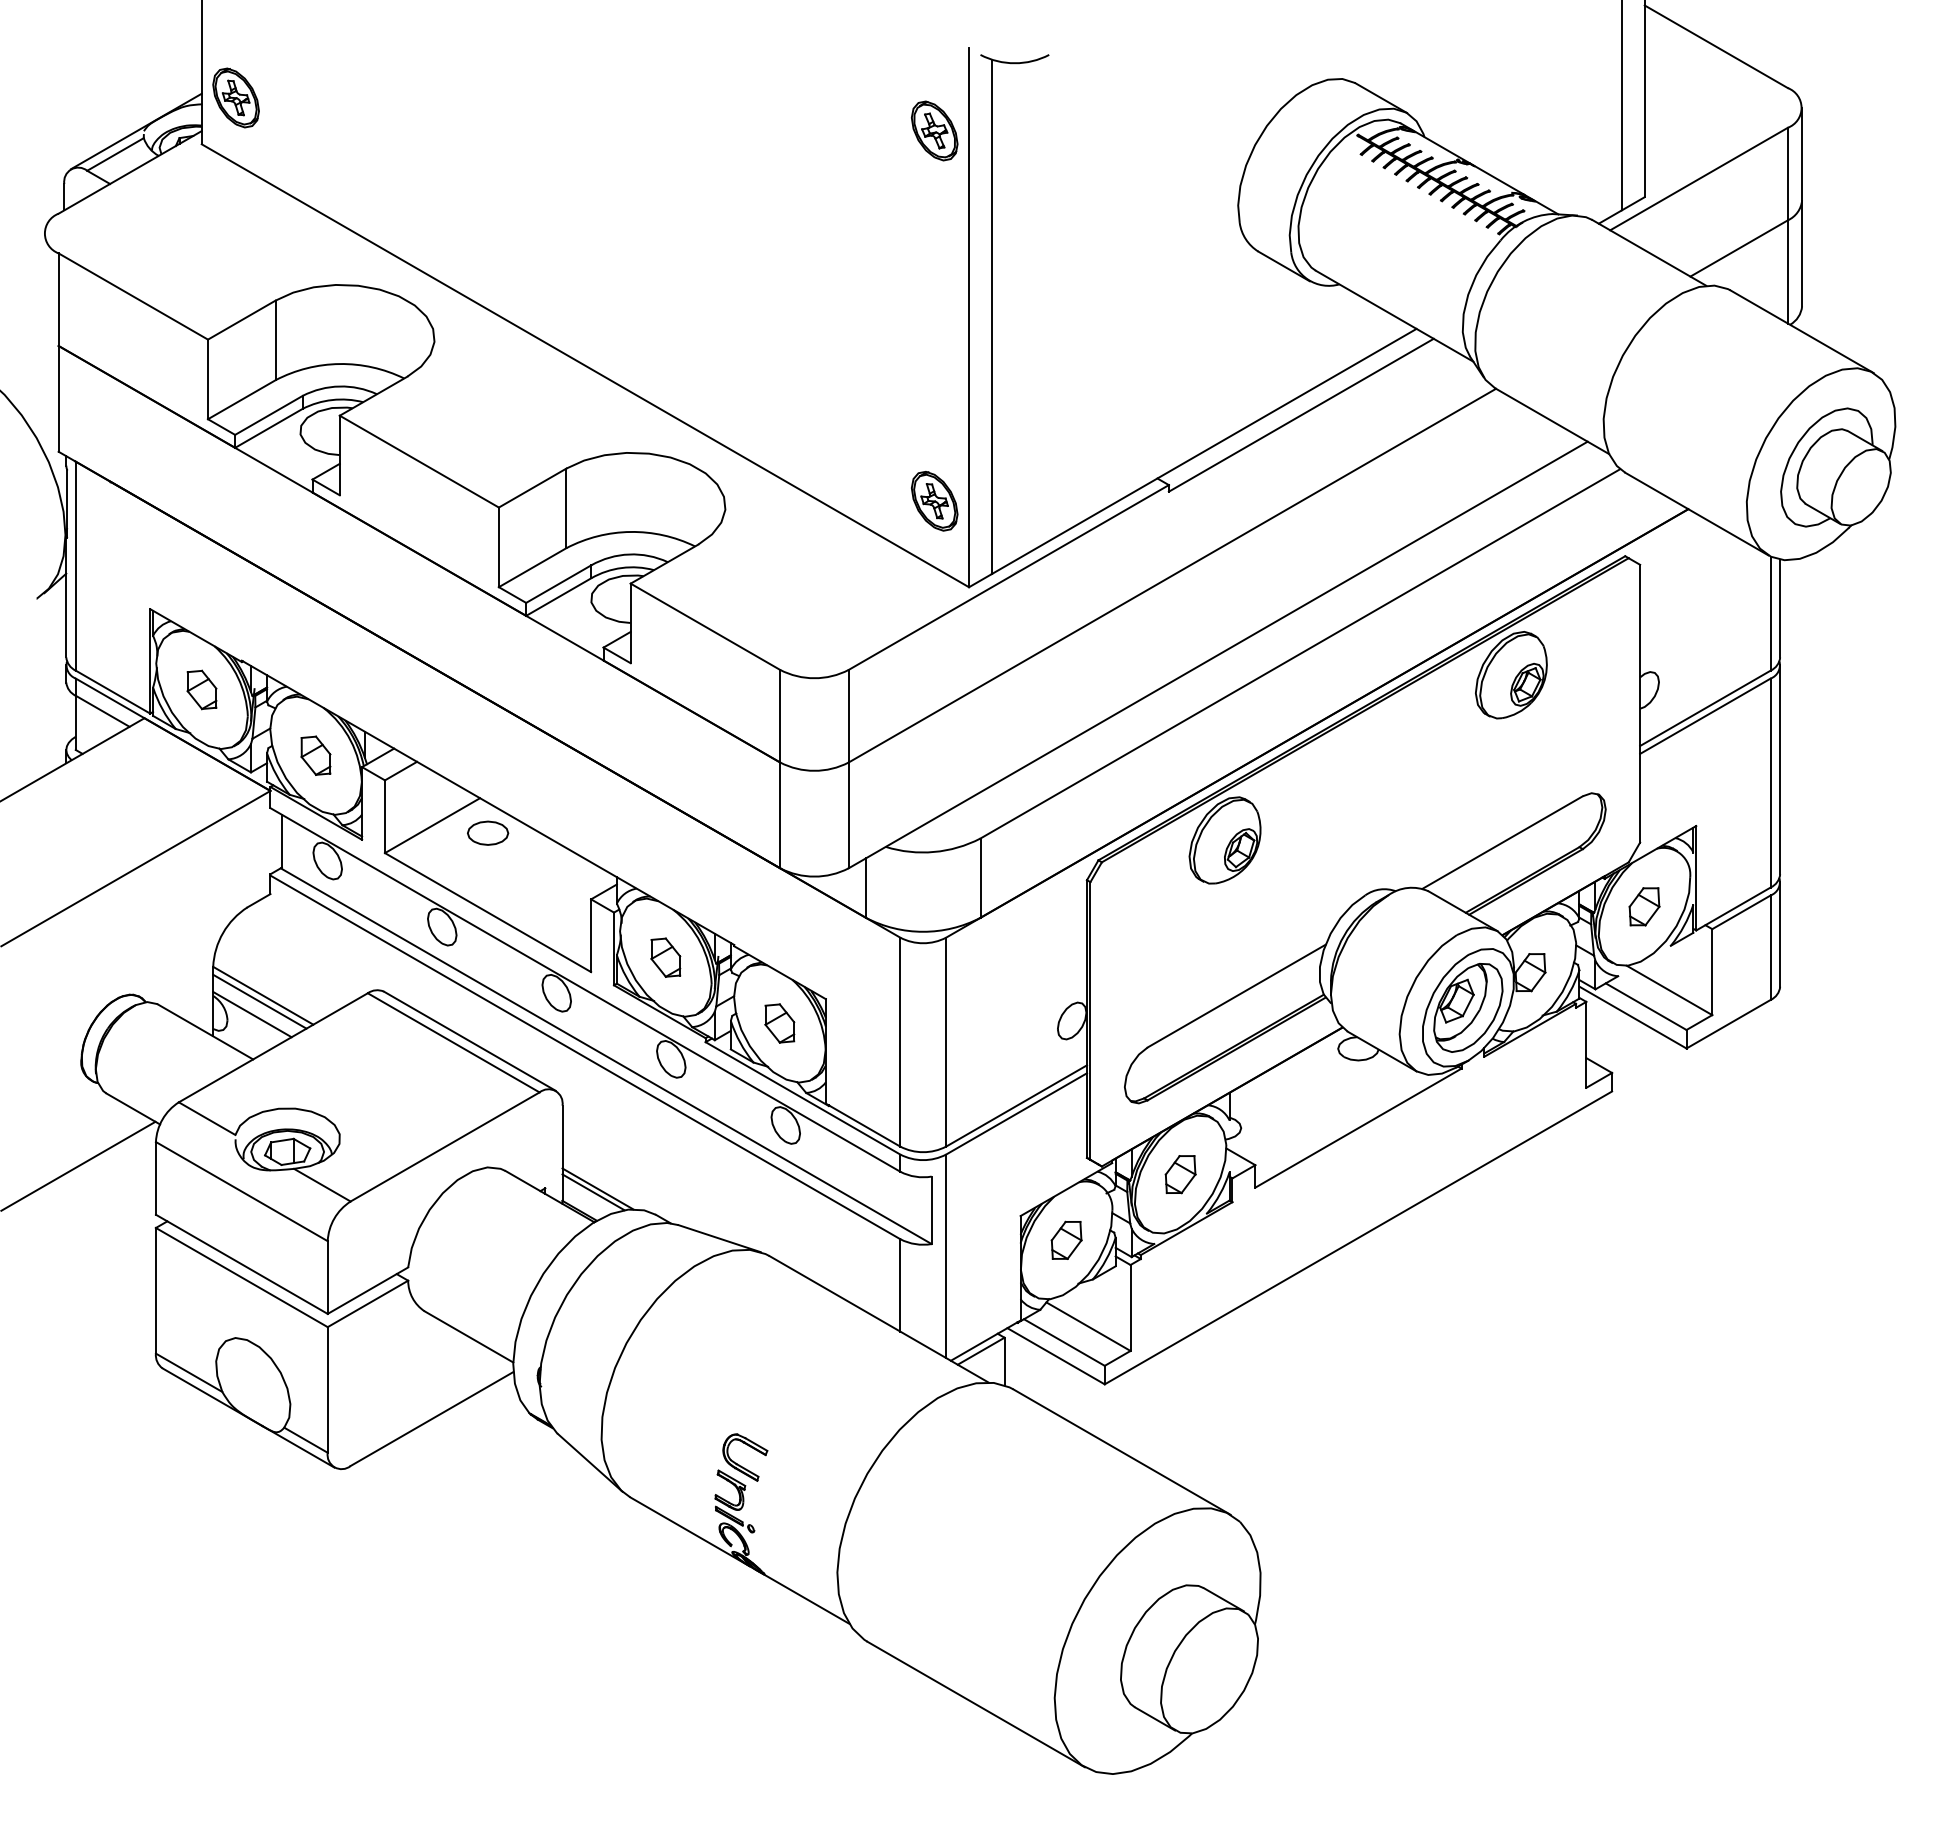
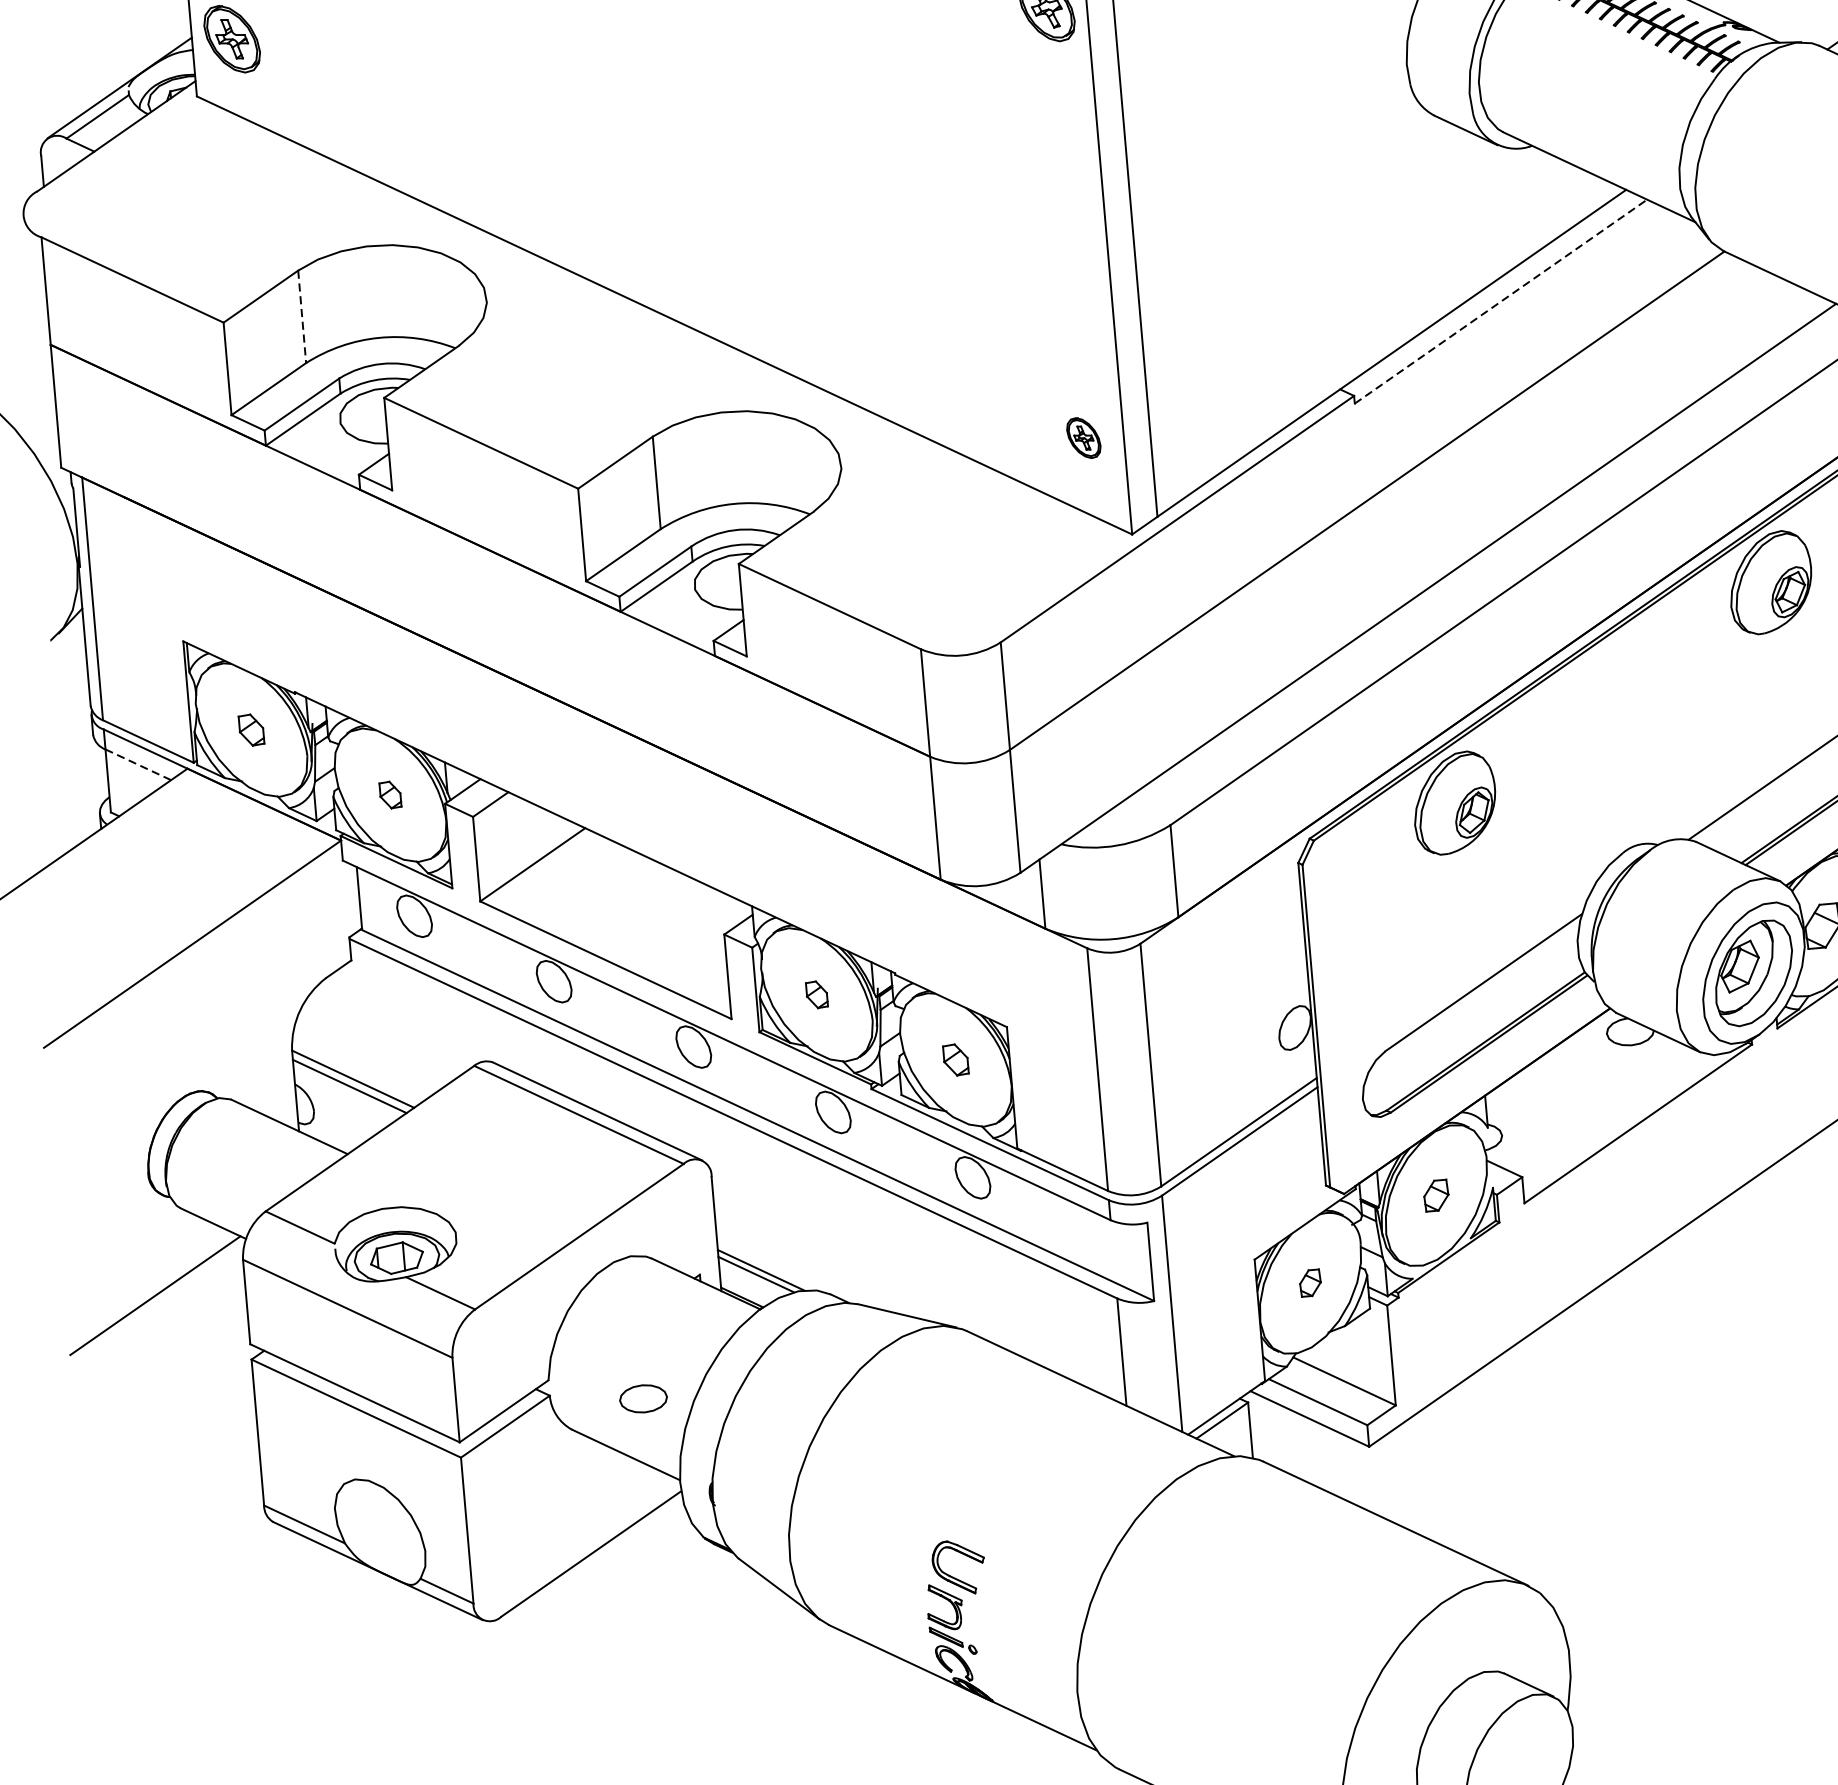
line: (275, 340) -> (302, 316), solid -> dashed
line: (1301, 415) -> (1501, 301), solid -> dashed
part: (934, 501) -> (1083, 438), size x0.6
part: (201, 689) -> (250, 729), size x0.7
line: (103, 711) -> (139, 764), solid -> dashed
part: (315, 755) -> (389, 794), size x0.6
part: (488, 832) -> (643, 1397), moved
part: (665, 957) -> (816, 994), size x0.6
line: (252, 1014) -> (342, 1102), removed
part: (779, 1023) -> (955, 1060), size x0.7
part: (1180, 1174) -> (1436, 1195), size x0.7
part: (1066, 1239) -> (1310, 1282), size x0.6

